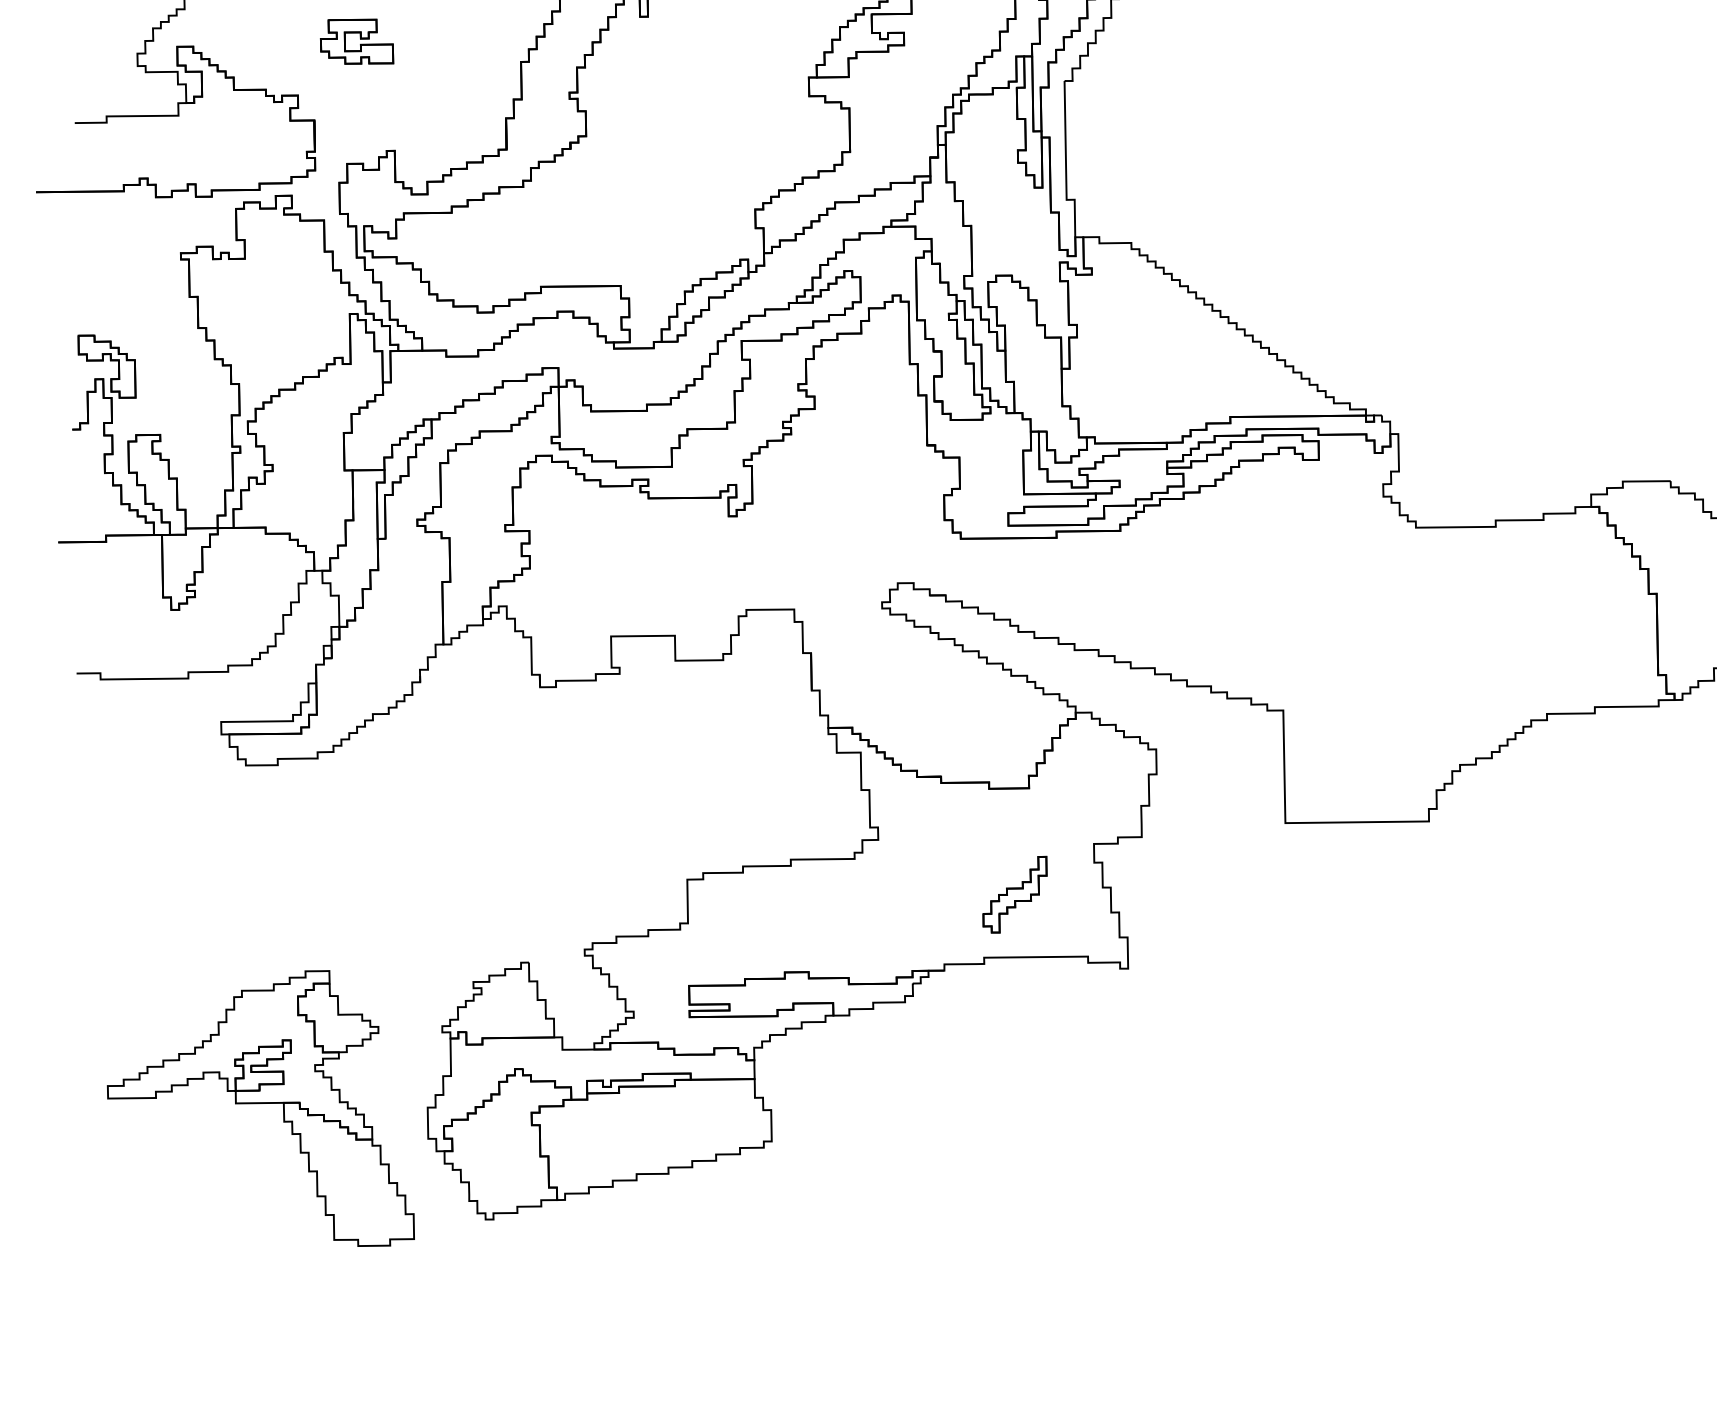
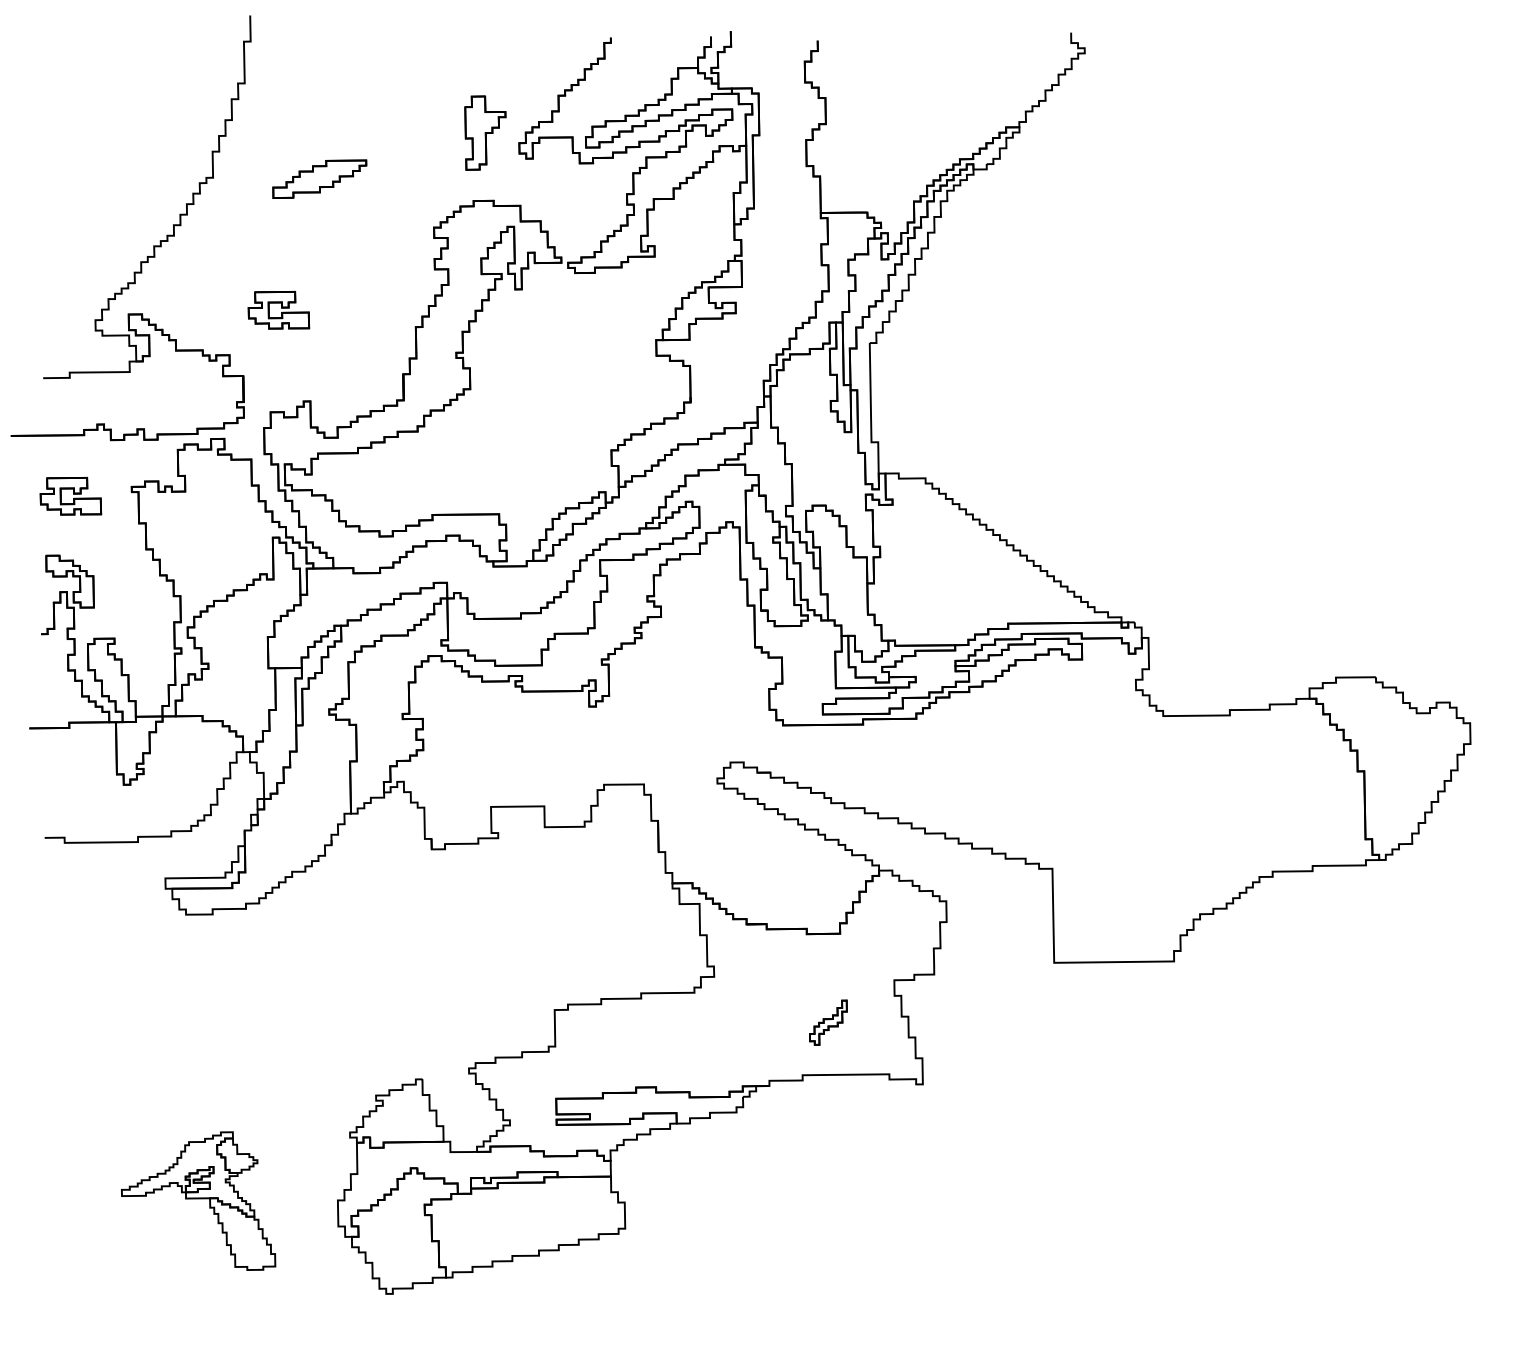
part: (107, 263) -> (70, 495), added
part: (1015, 894) -> (828, 1022), size x0.7
part: (260, 1107) -> (198, 1200), size x0.6

